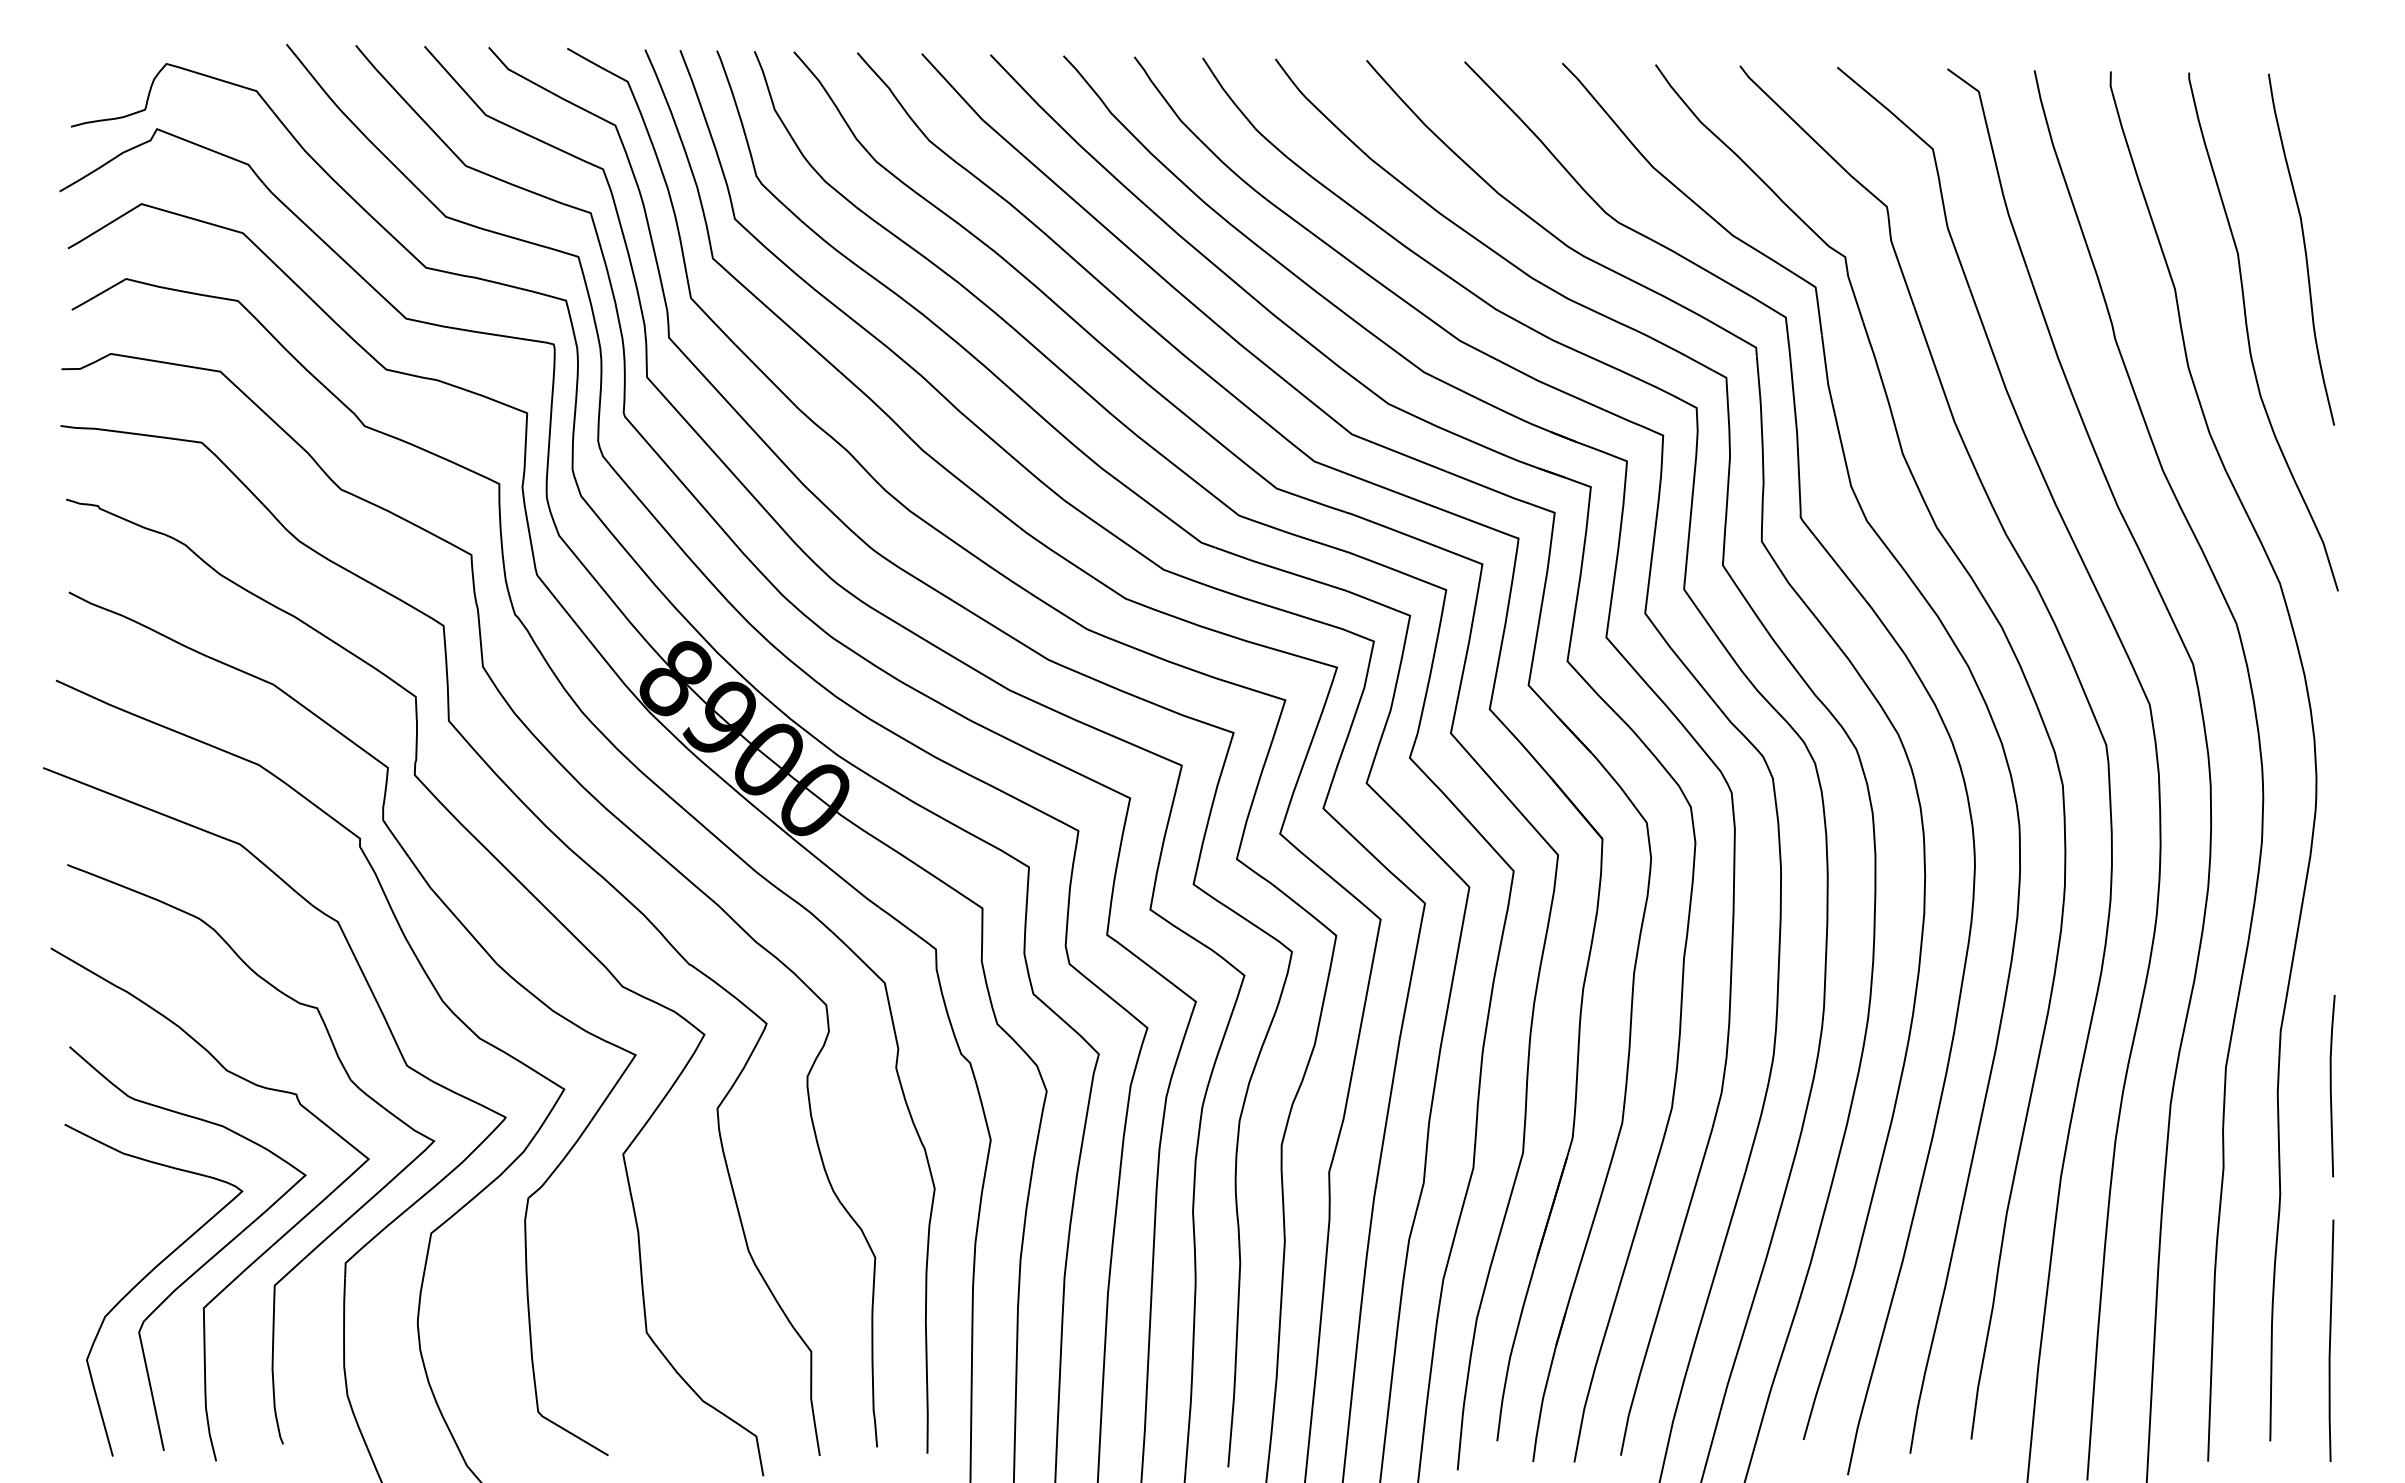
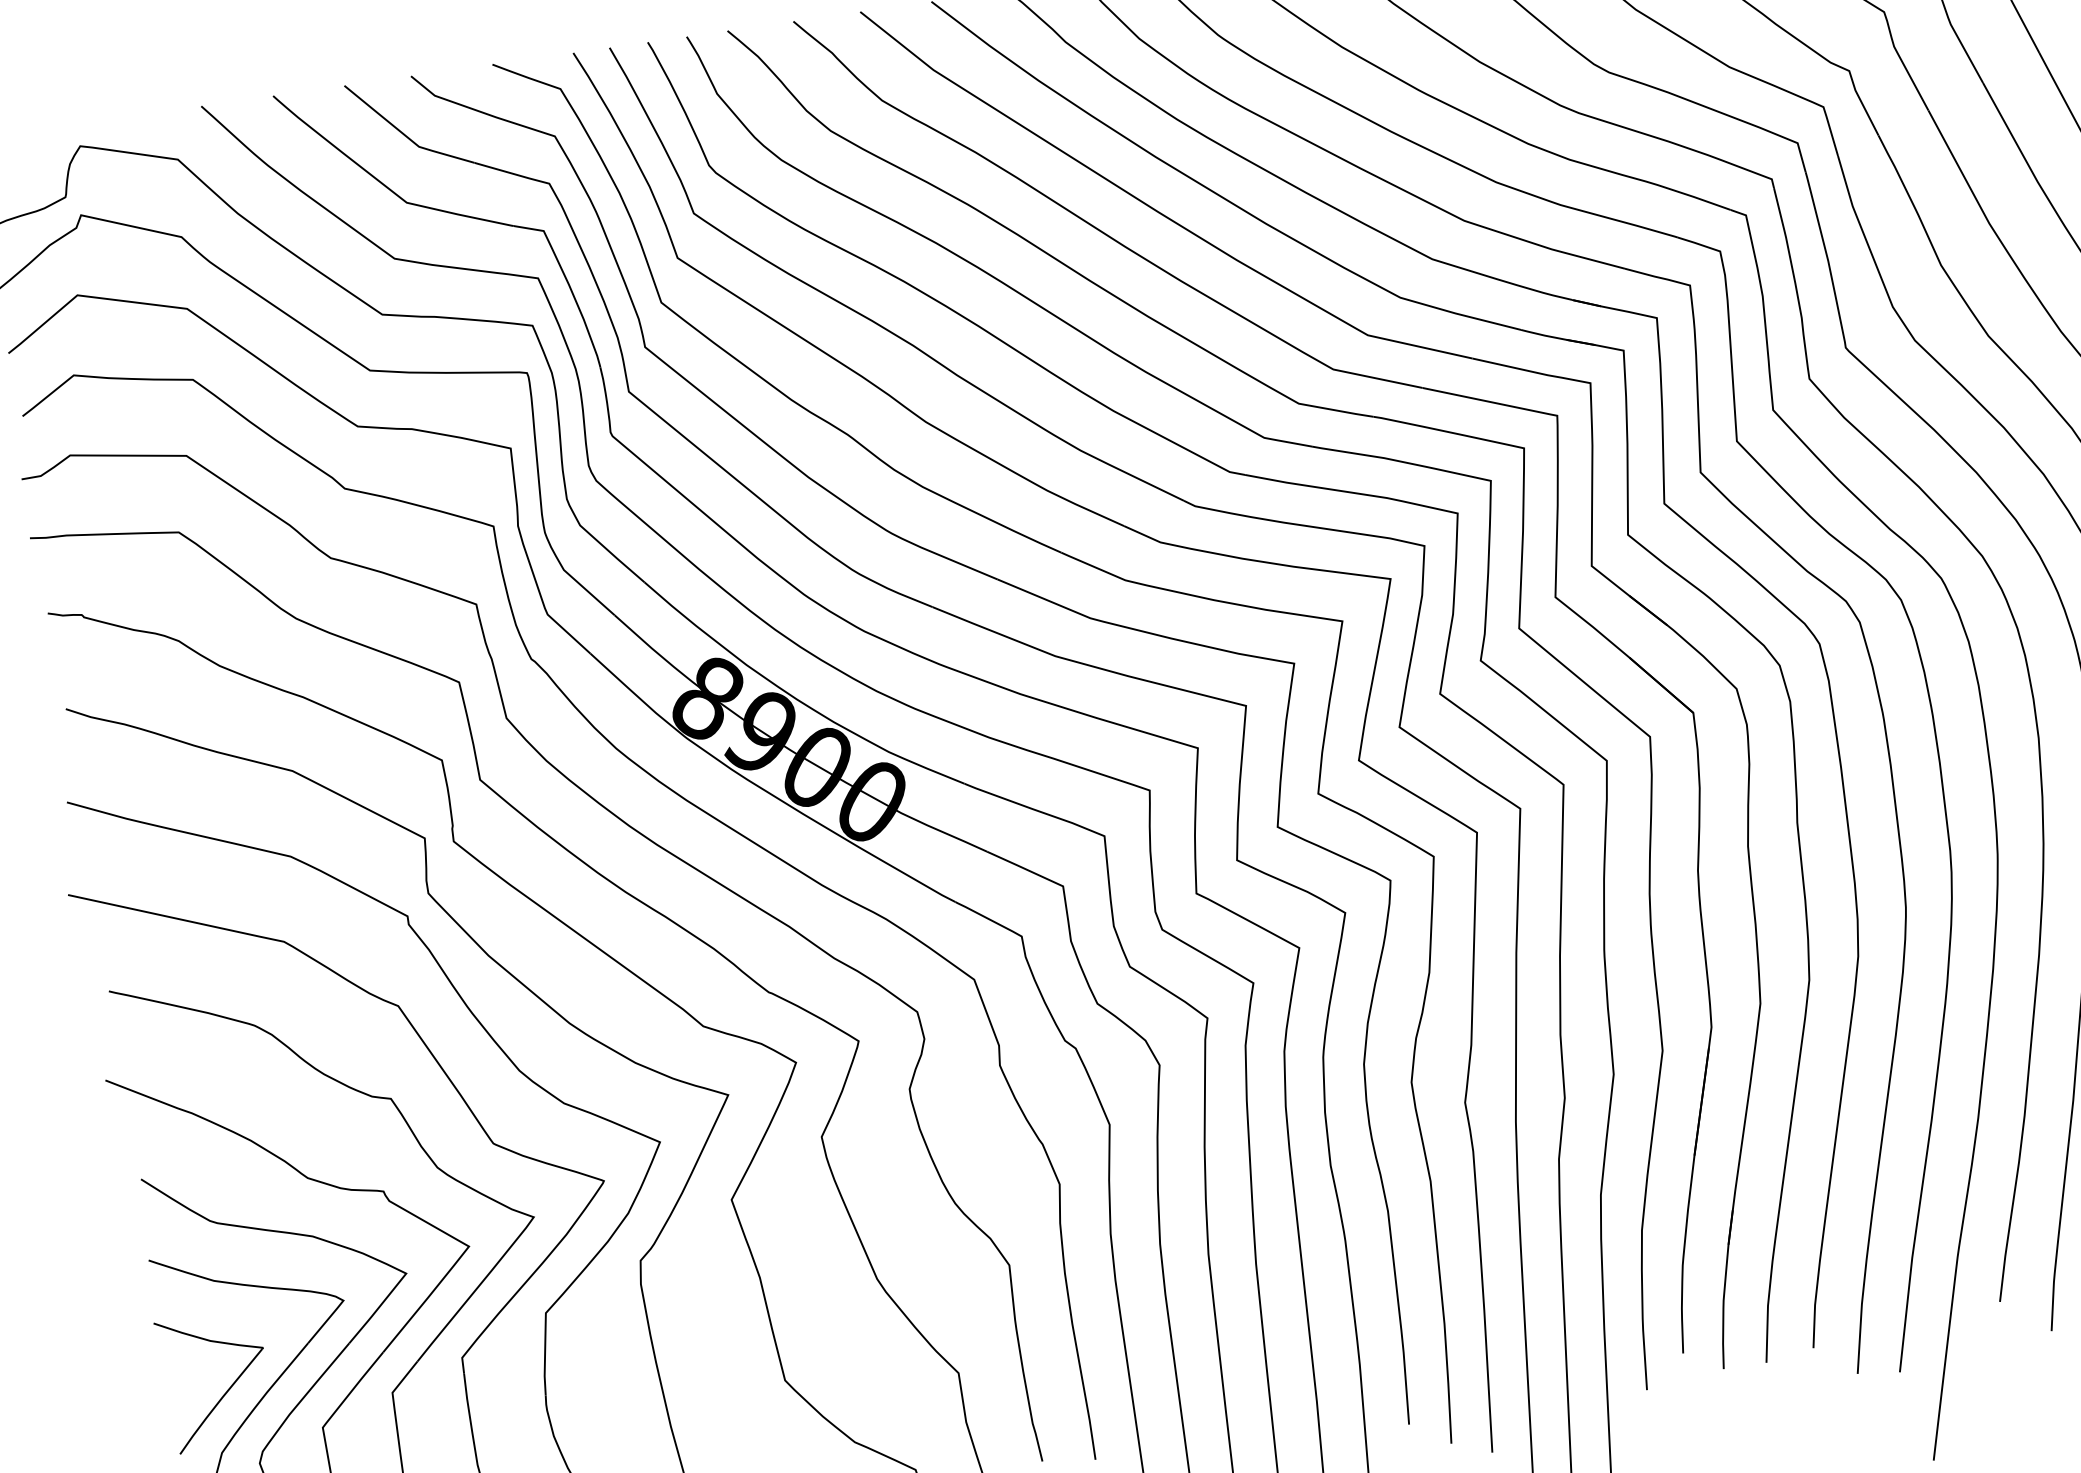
part: (116, 1260) -> (224, 1392), added

